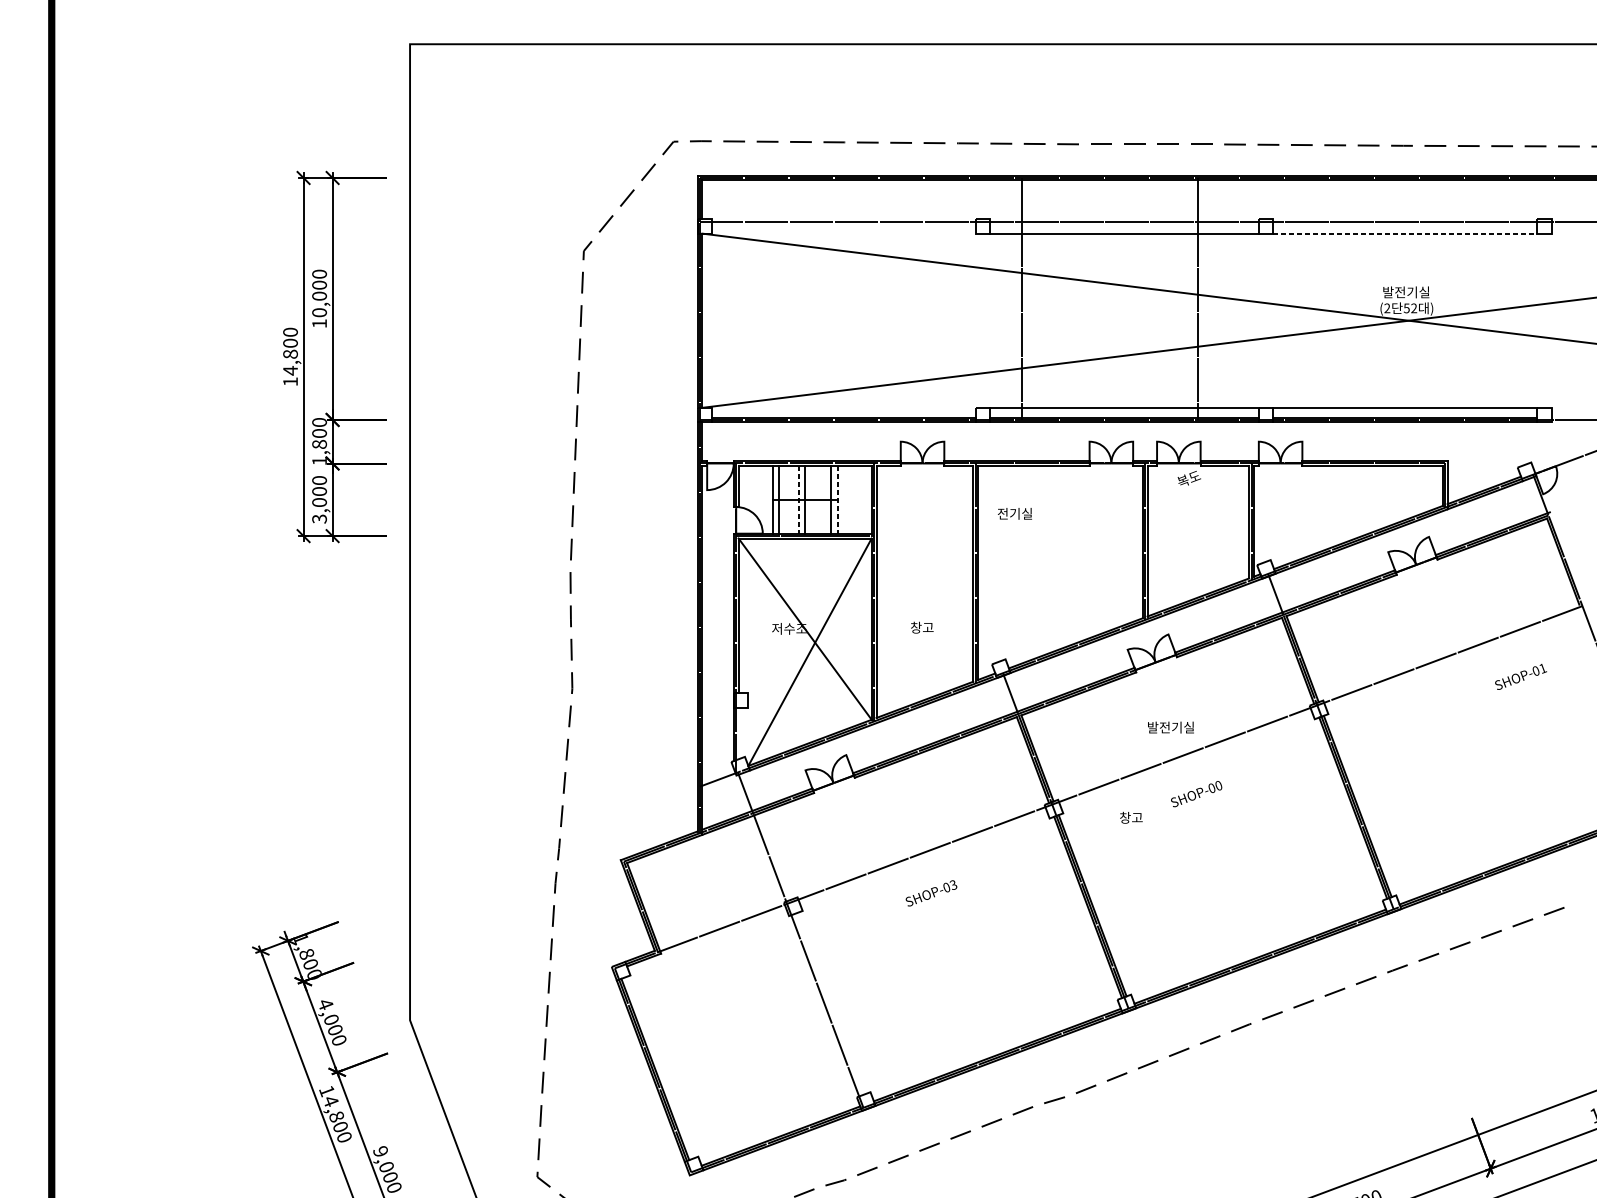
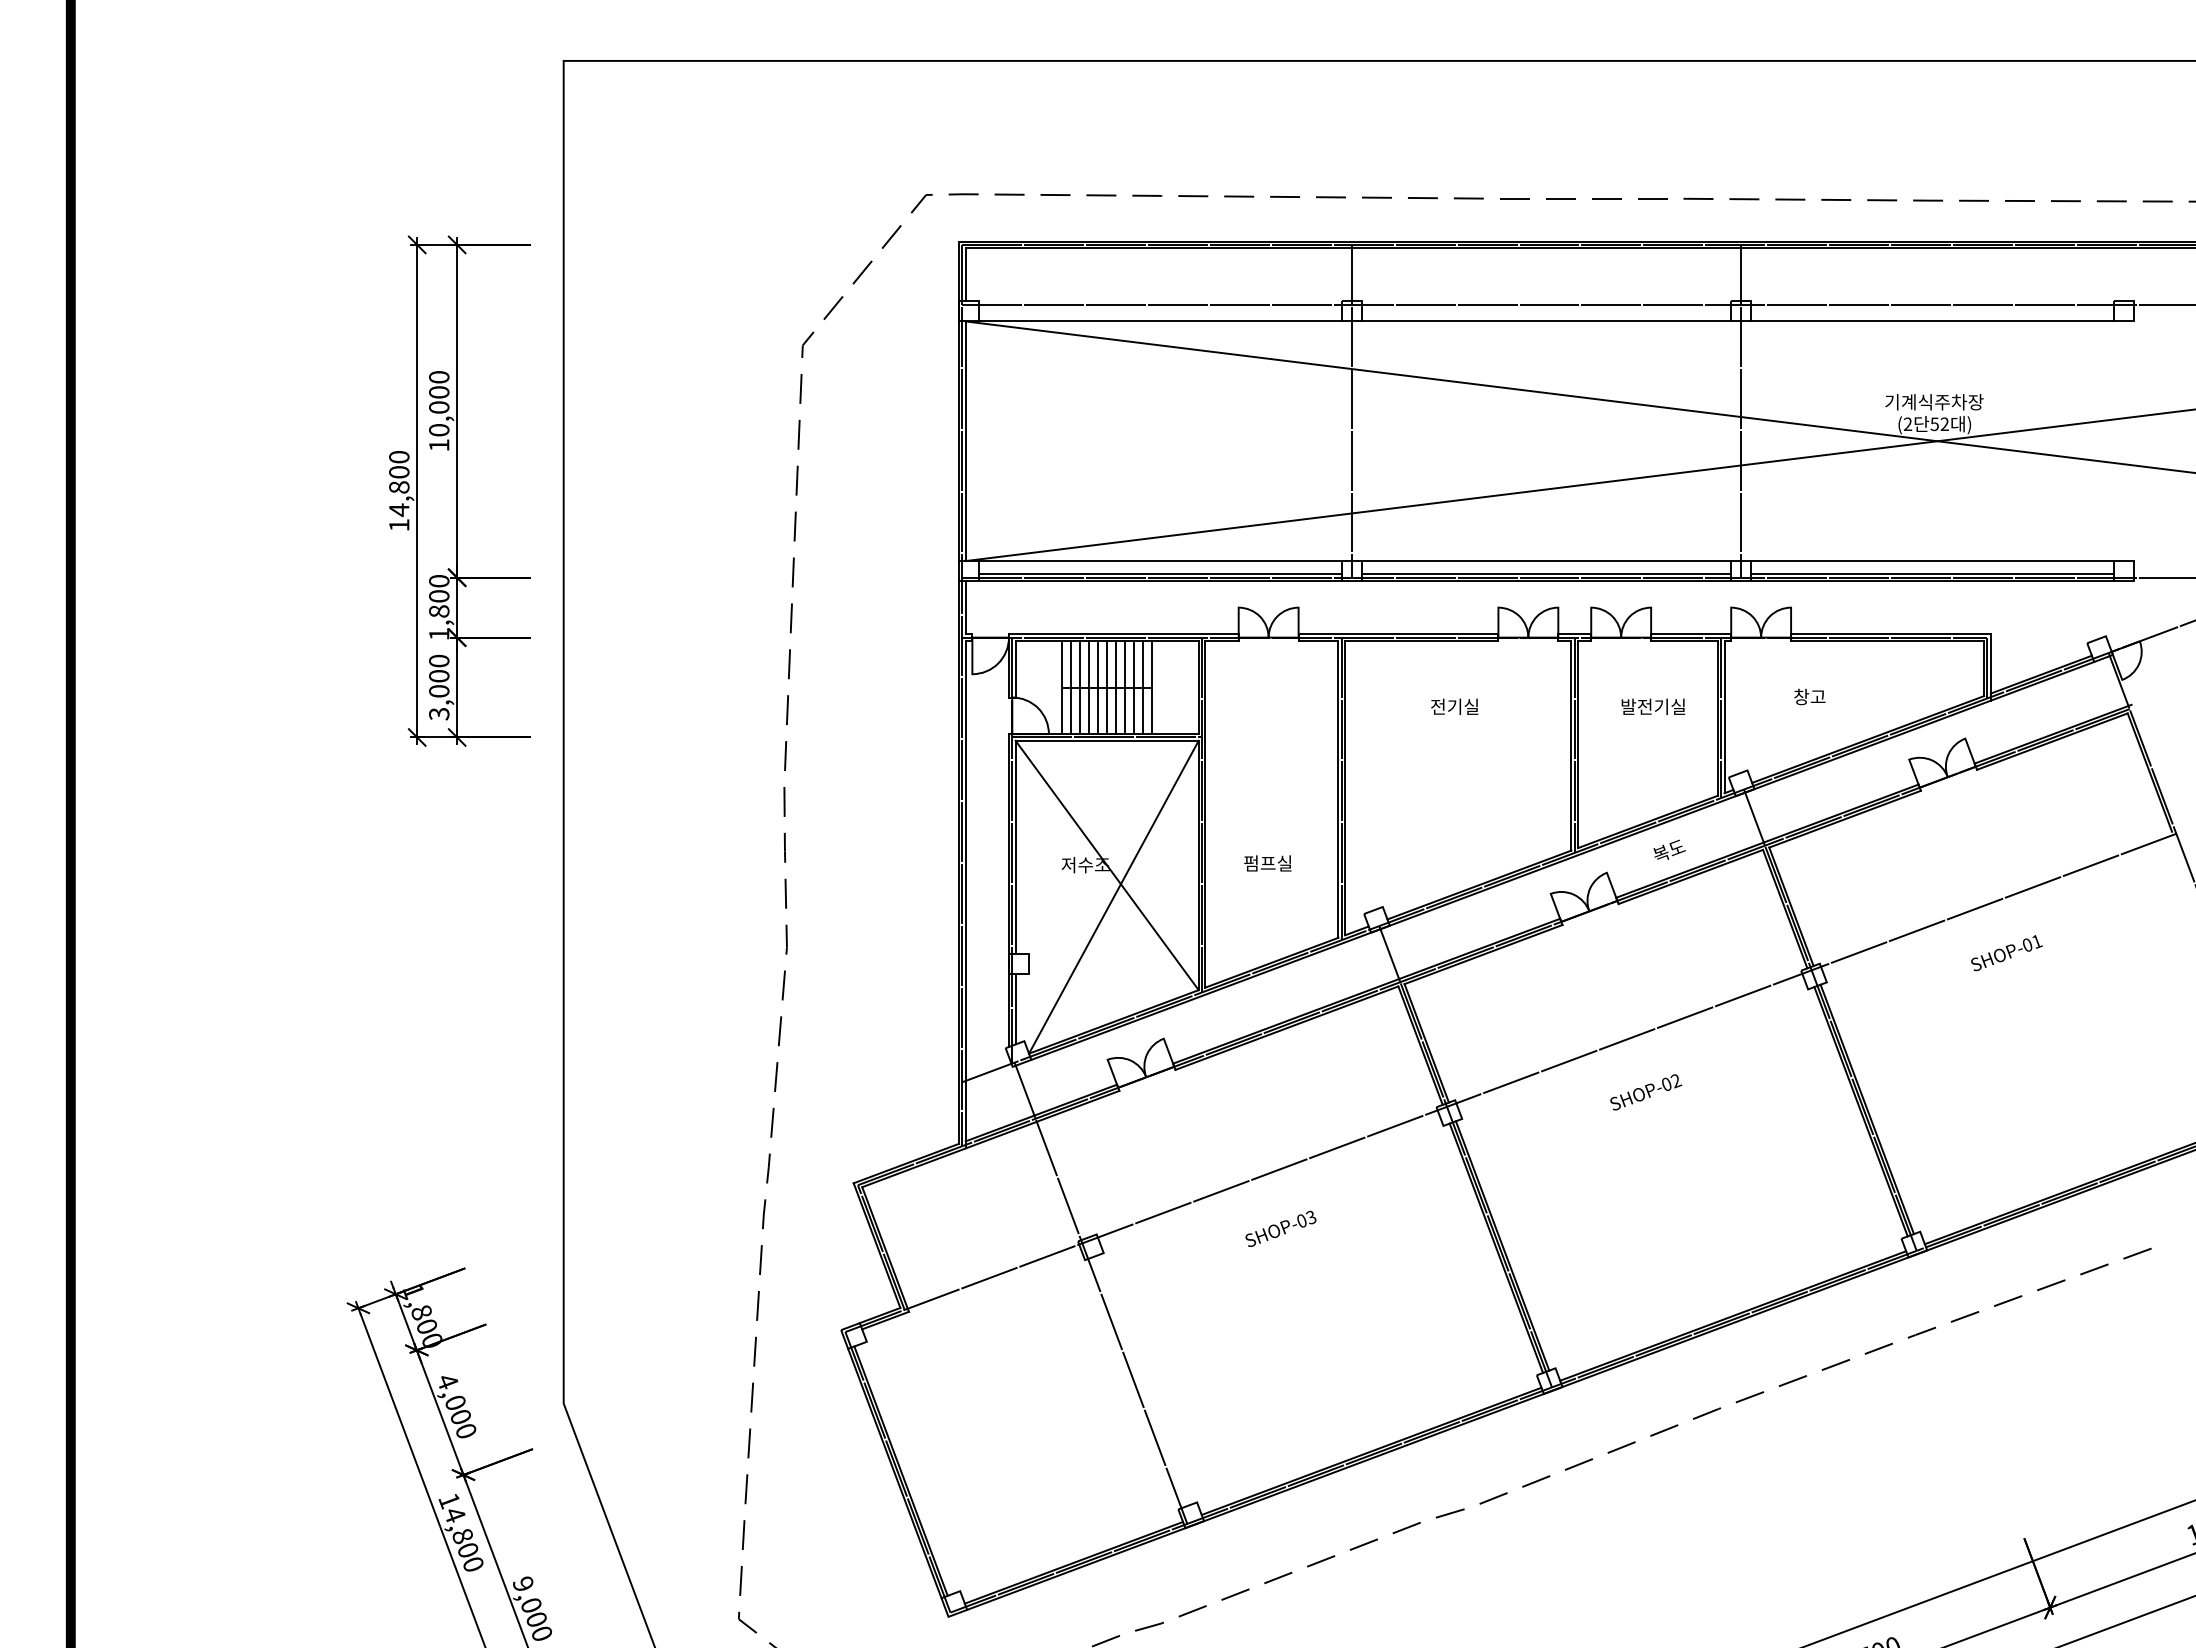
line: (843, 233) -> (1160, 321), added
line: (1405, 233) -> (1933, 321), dashed -> solid
text: (1406, 292) -> (1934, 402), 발전기실 -> 기계식주차장
line: (1022, 298) -> (1351, 410), moved
line: (1197, 298) -> (1741, 410), moved
line: (843, 408) -> (1160, 561), added
text: (1189, 477) -> (1669, 849), moved
line: (785, 499) -> (1080, 687), added
line: (792, 499) -> (1089, 687), added
line: (798, 499) -> (1098, 687), dashed -> solid
line: (811, 499) -> (1116, 687), added
line: (818, 499) -> (1125, 687), added
line: (825, 499) -> (1134, 687), added
line: (838, 499) -> (1152, 687), dashed -> solid
text: (1014, 513) -> (1454, 706), moved
text: (921, 627) -> (1267, 863), 창고 -> 펌프실
text: (1520, 677) -> (2006, 953), moved
text: (1171, 727) -> (1653, 706), moved
line: (738, 733) -> (1015, 1008), added
text: (1219, 786) -> (1676, 1081), SHOP-00 -> SHOP-02
text: (1131, 817) -> (1809, 696), moved

